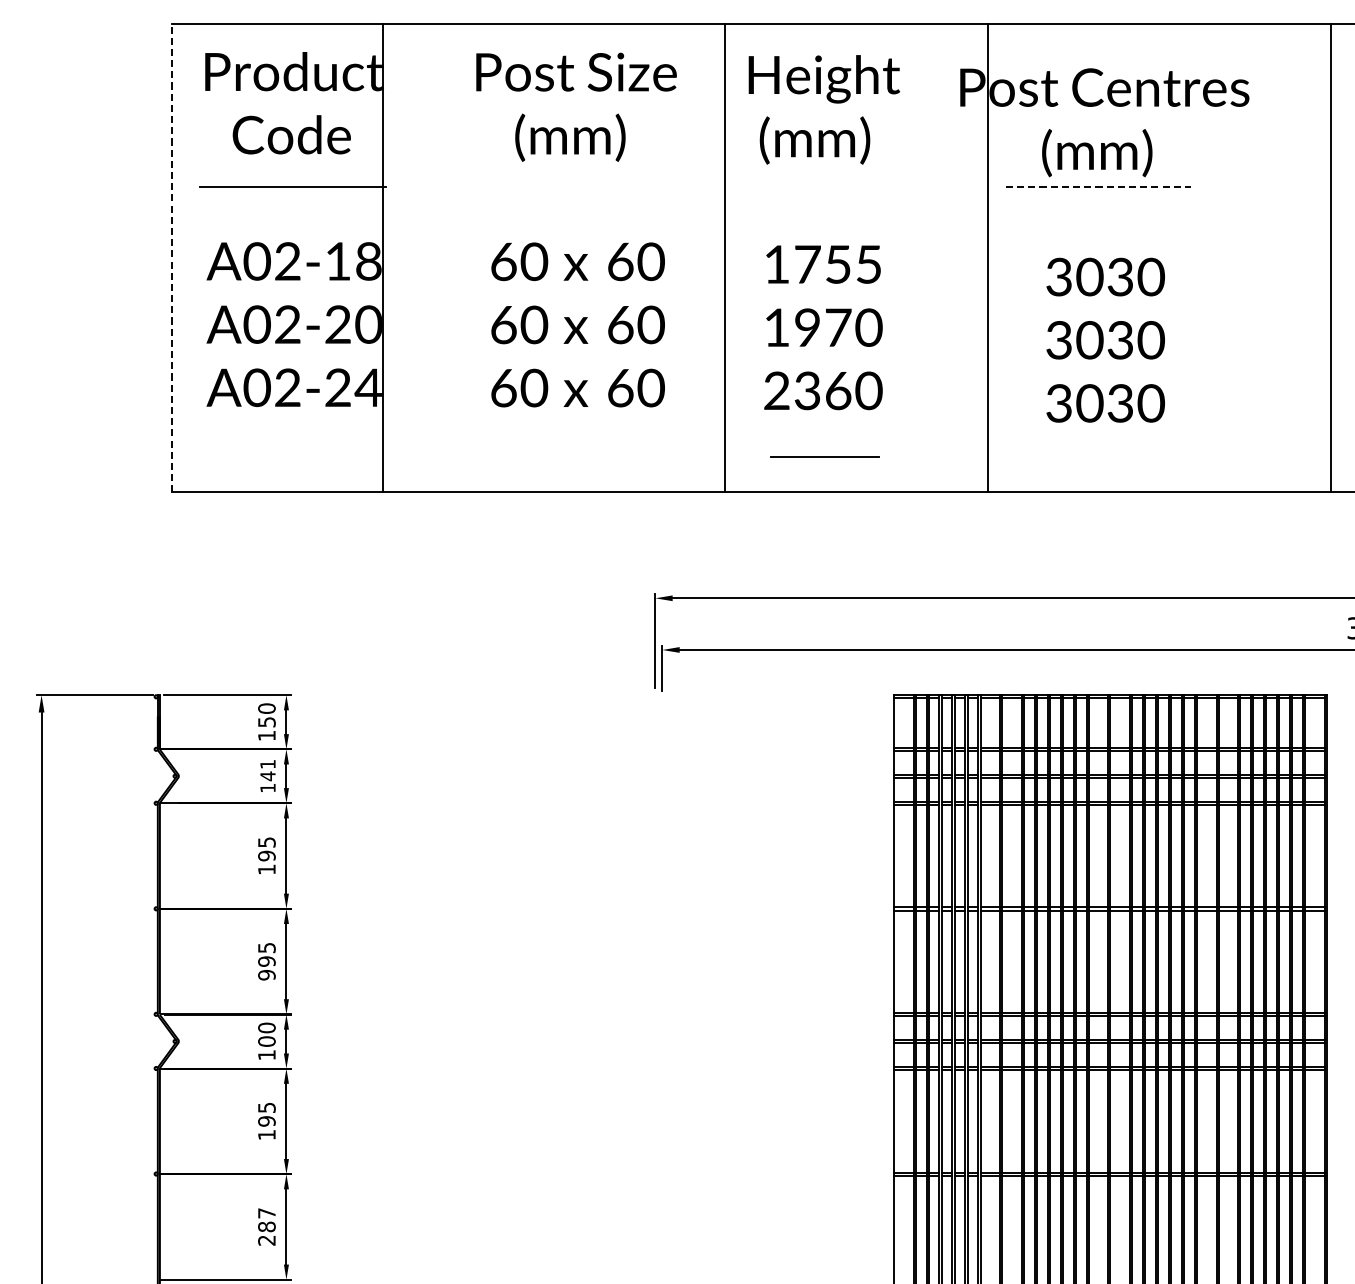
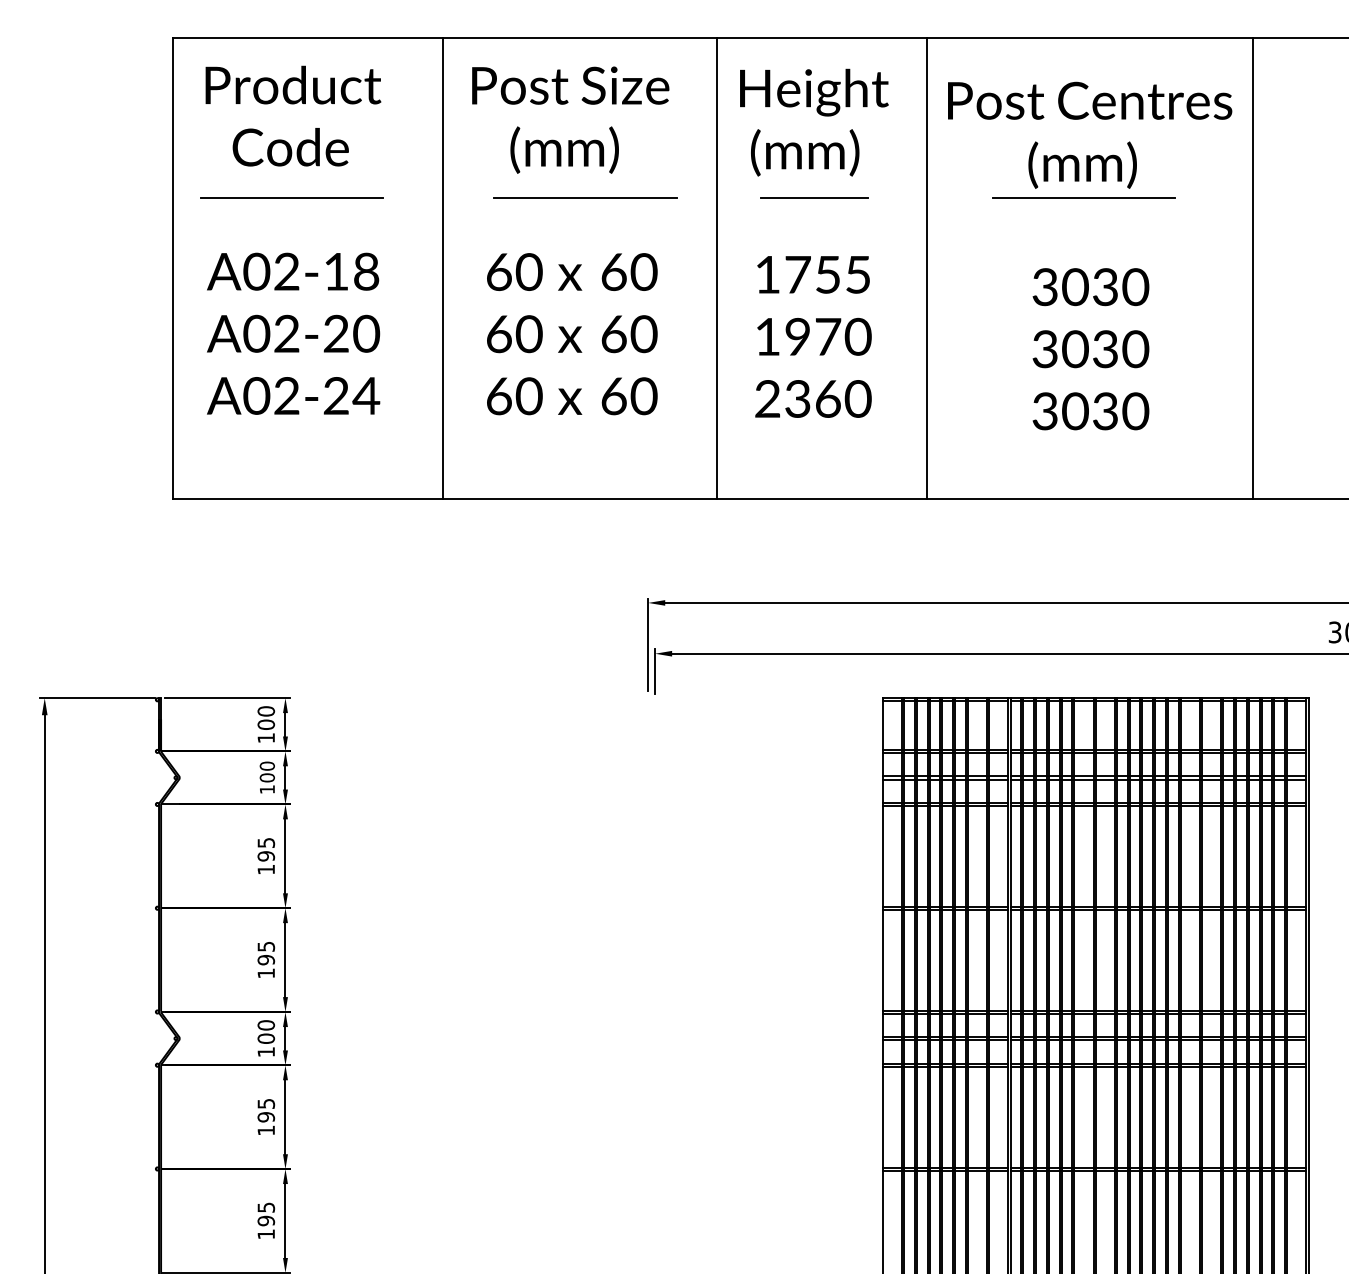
line: (591, 186) -> (585, 198), added
line: (1099, 186) -> (1084, 198), dashed -> solid
line: (172, 257) -> (173, 267), dashed -> solid
line: (383, 258) -> (442, 268), moved
line: (987, 258) -> (926, 268), moved
line: (1331, 258) -> (1252, 268), moved
line: (824, 456) -> (814, 197), moved
text: (267, 721) -> (266, 724), 150 -> 100
text: (267, 769) -> (266, 771), 141 -> 100
text: (267, 975) -> (266, 973), 995 -> 195
text: (267, 1226) -> (266, 1220), 287 -> 195

